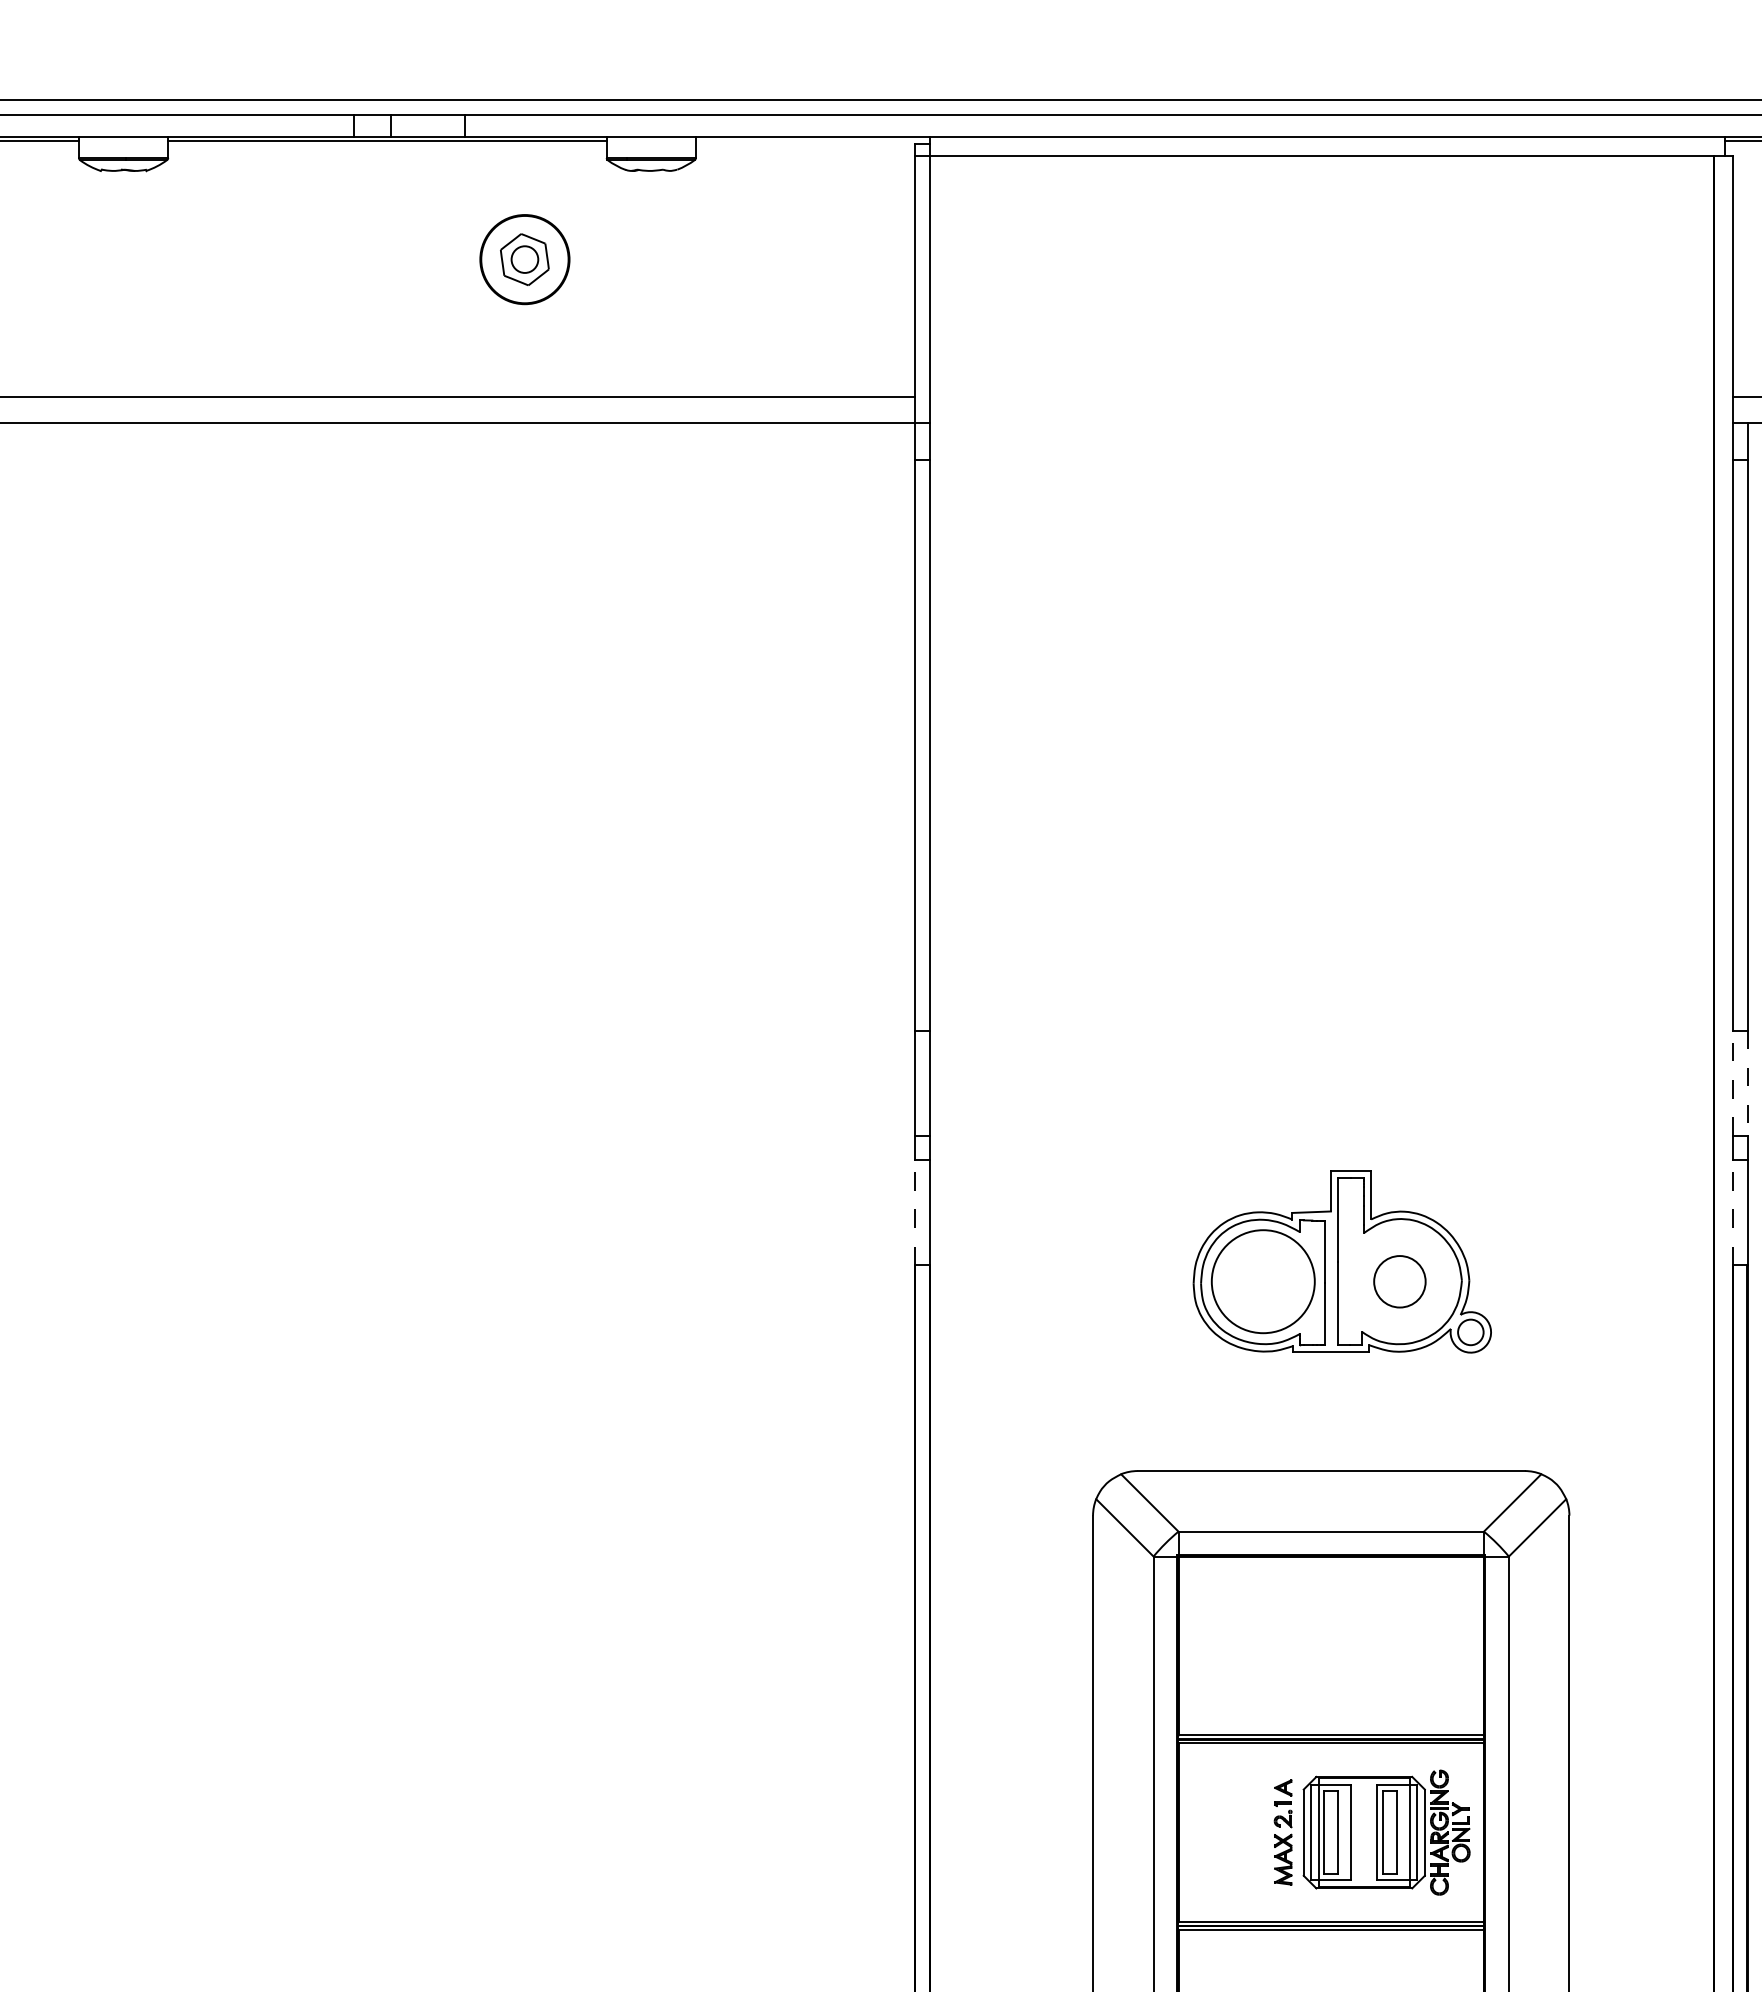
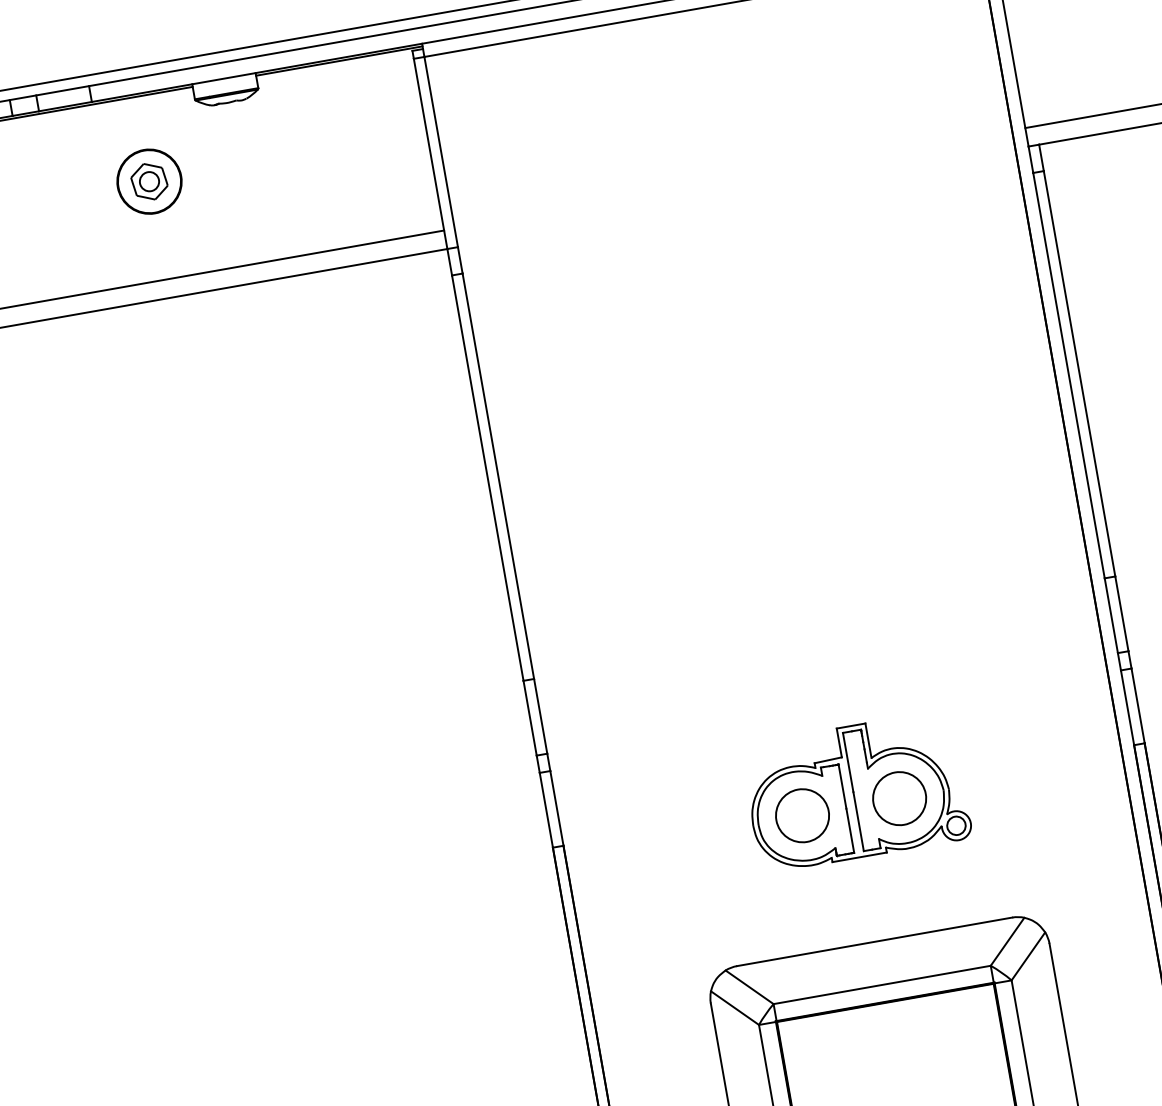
line: (812, 140) -> (339, 60), added
line: (1732, 1083) -> (1111, 616), dashed -> solid
line: (1747, 1083) -> (1121, 614), dashed -> solid
line: (915, 1212) -> (546, 810), dashed -> solid
line: (1732, 1212) -> (1127, 707), dashed -> solid
circle: (1263, 1281) -> (802, 815), size x0.71
circle: (1399, 1281) -> (899, 798), size x1.43

